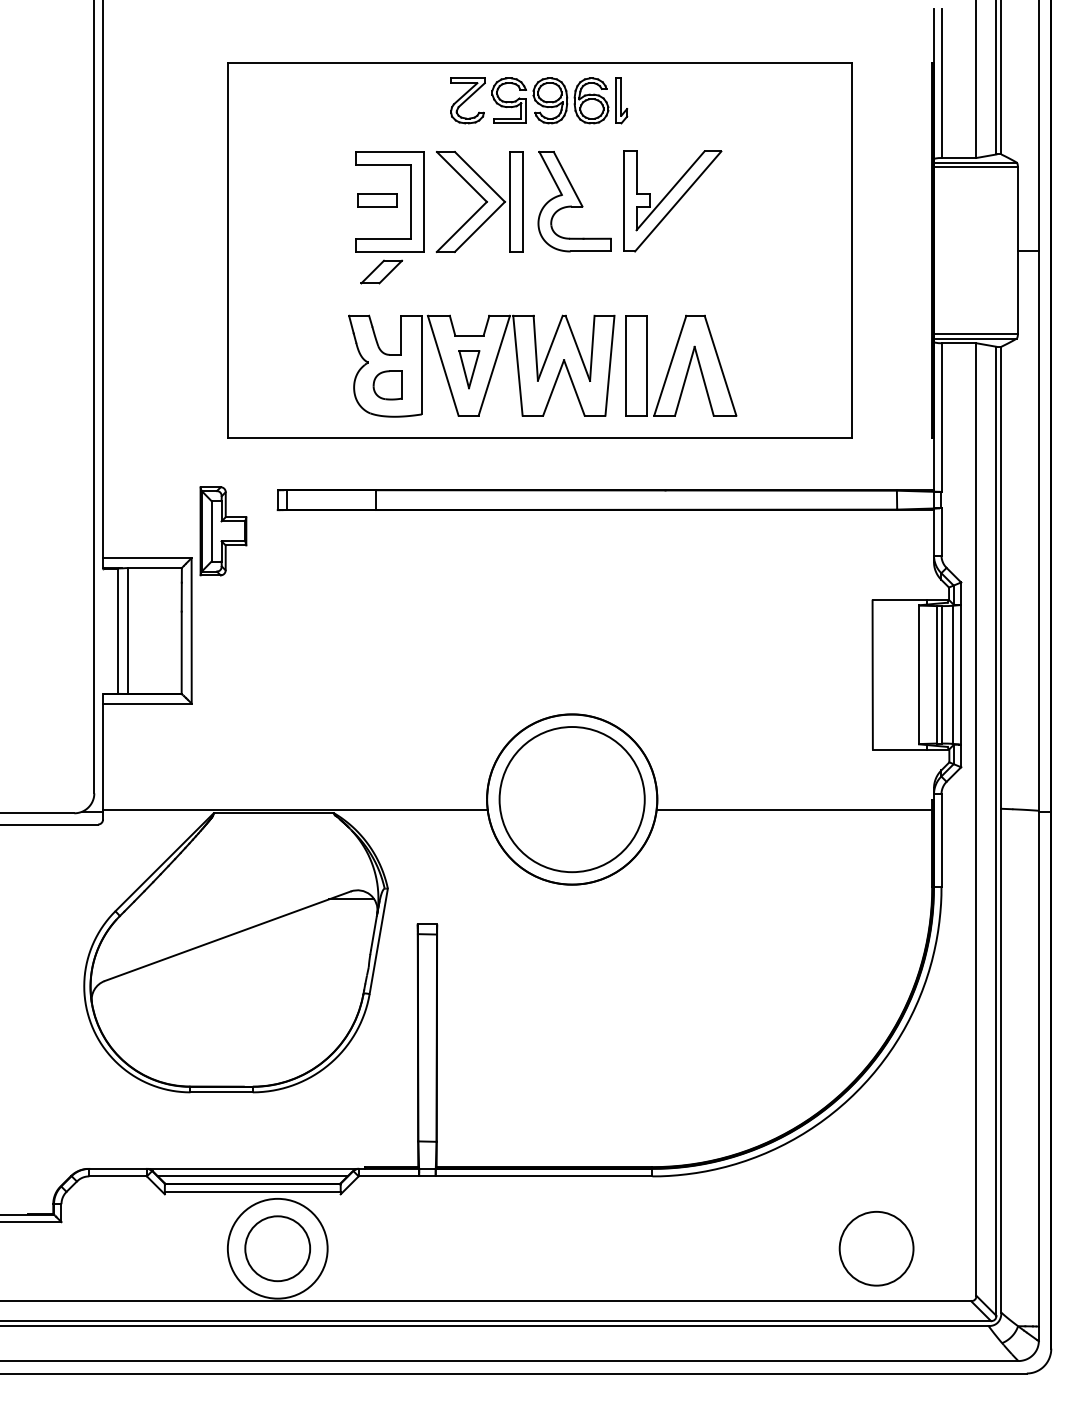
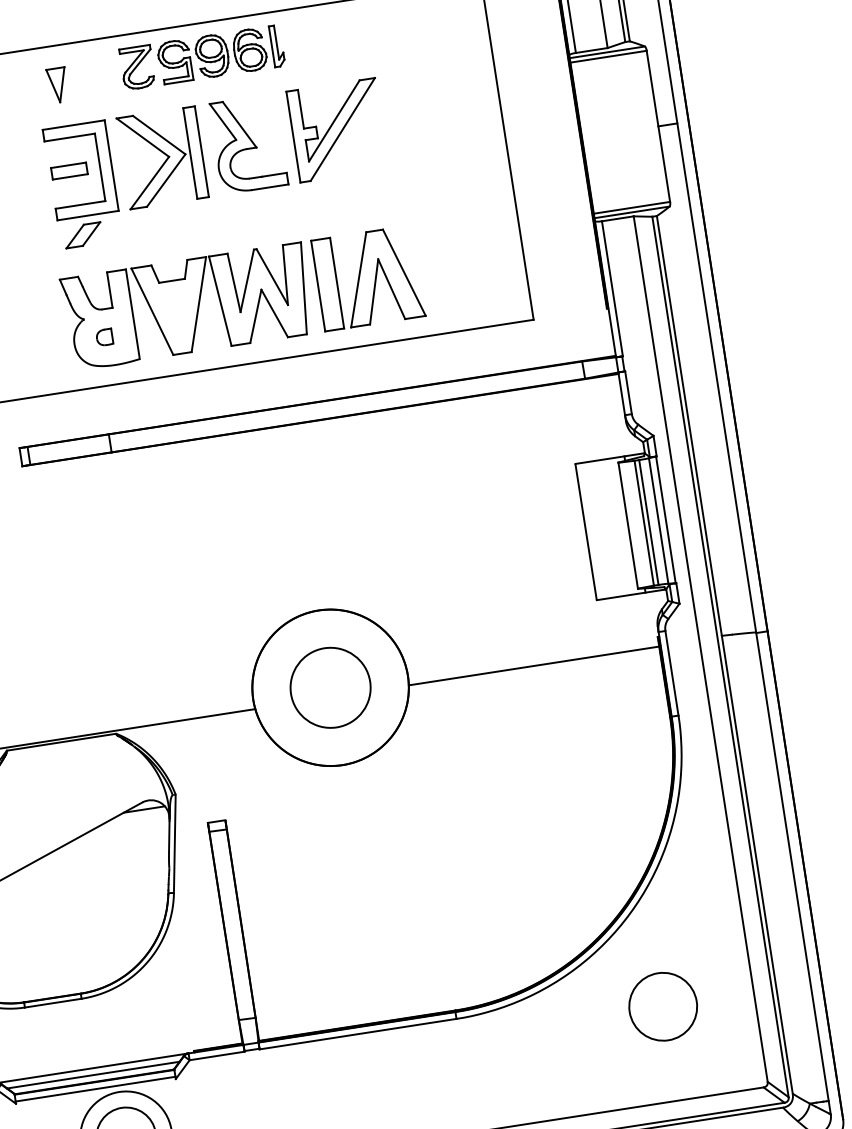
part: (469, 369) -> (58, 85), moved
part: (387, 385) -> (104, 337), size x0.6
circle: (571, 799) -> (329, 687), size x0.6
circle: (876, 1248) -> (663, 1006), moved

